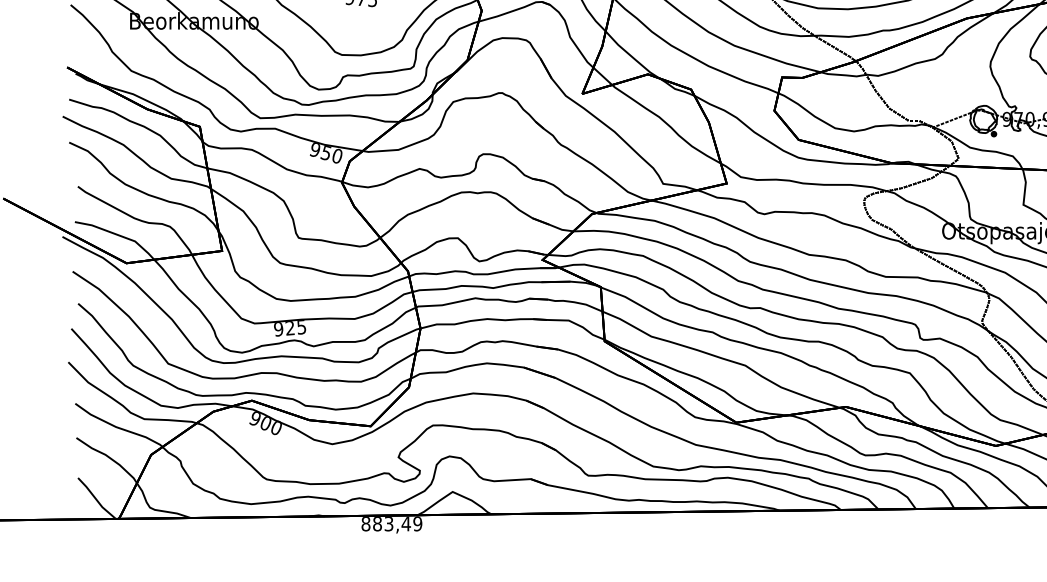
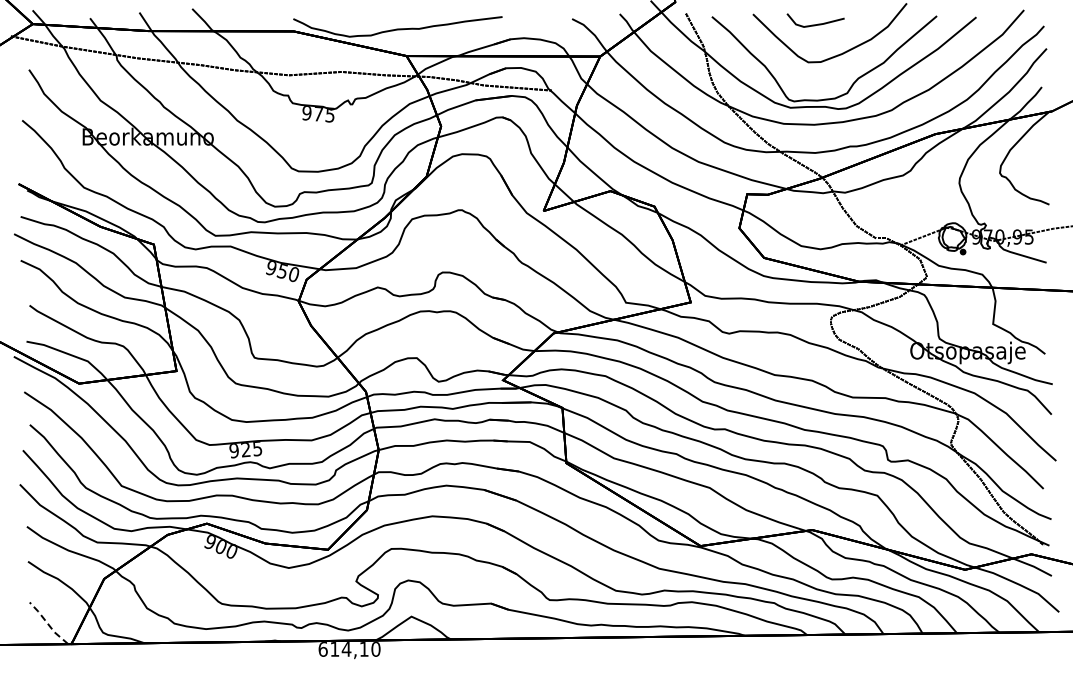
line: (95, 498) -> (47, 623), solid -> dashed
text: (391, 524) -> (349, 649), 883,49 -> 614,10

